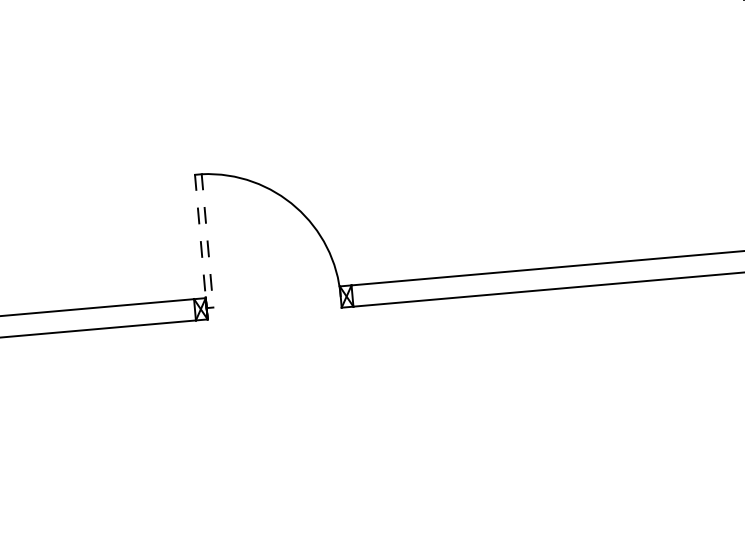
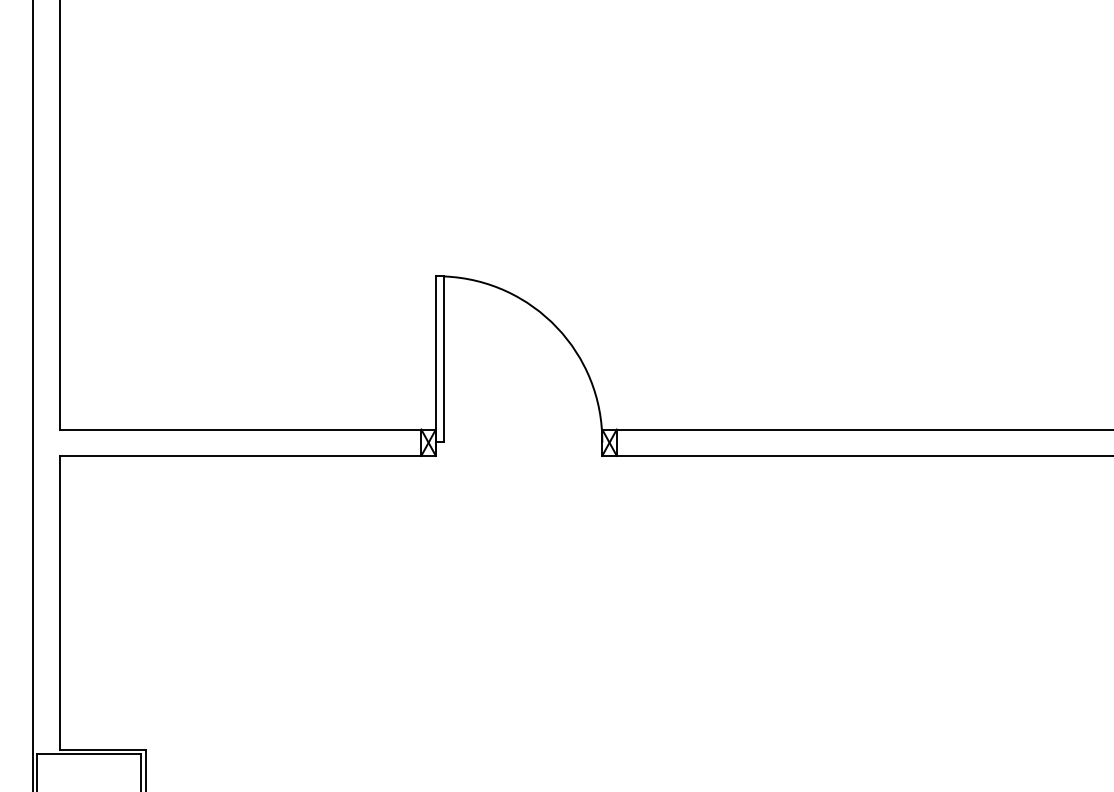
line: (200, 241) -> (435, 359), dashed -> solid
line: (207, 241) -> (444, 359), dashed -> solid

